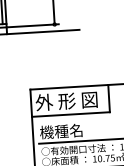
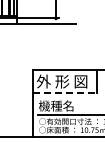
line: (70, 114) -> (64, 92), solid -> dashed

